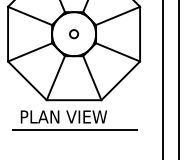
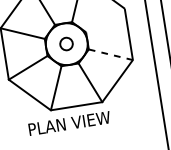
line: (118, 15) -> (105, 20), removed
circle: (74, 34) -> (67, 44), size x1.6
line: (118, 52) -> (111, 54), solid -> dashed
line: (74, 129) -> (81, 133), removed

